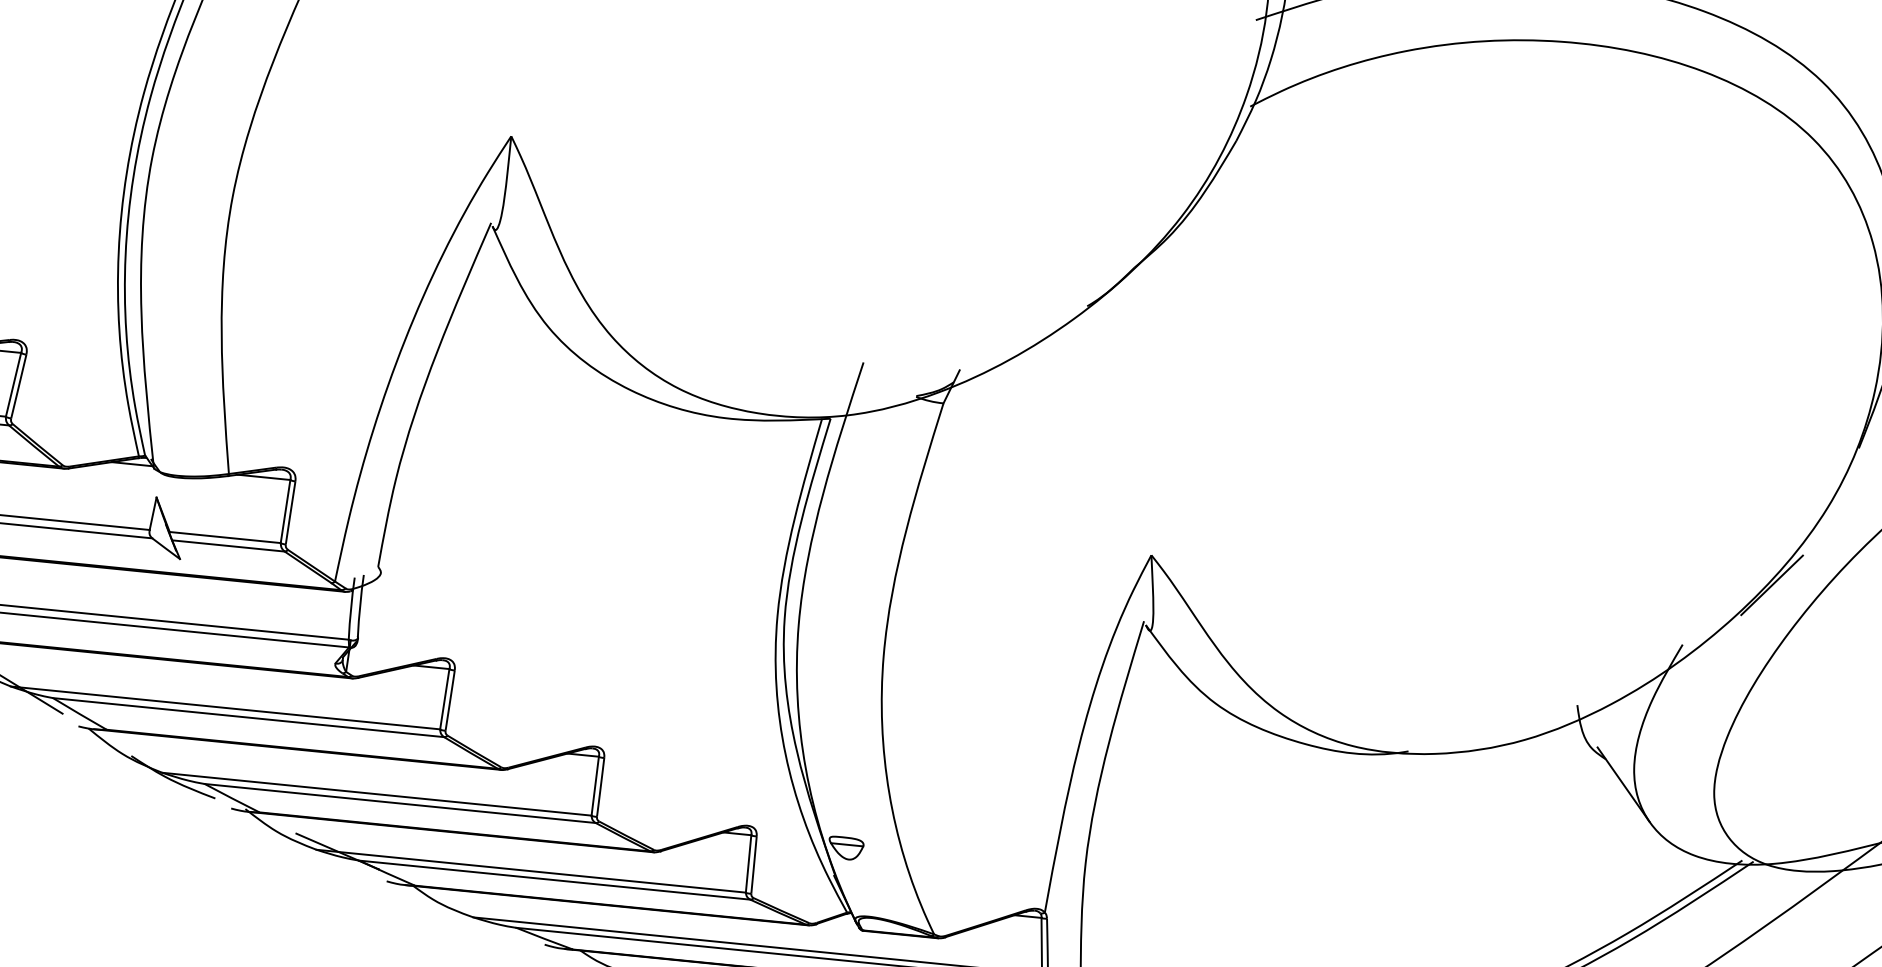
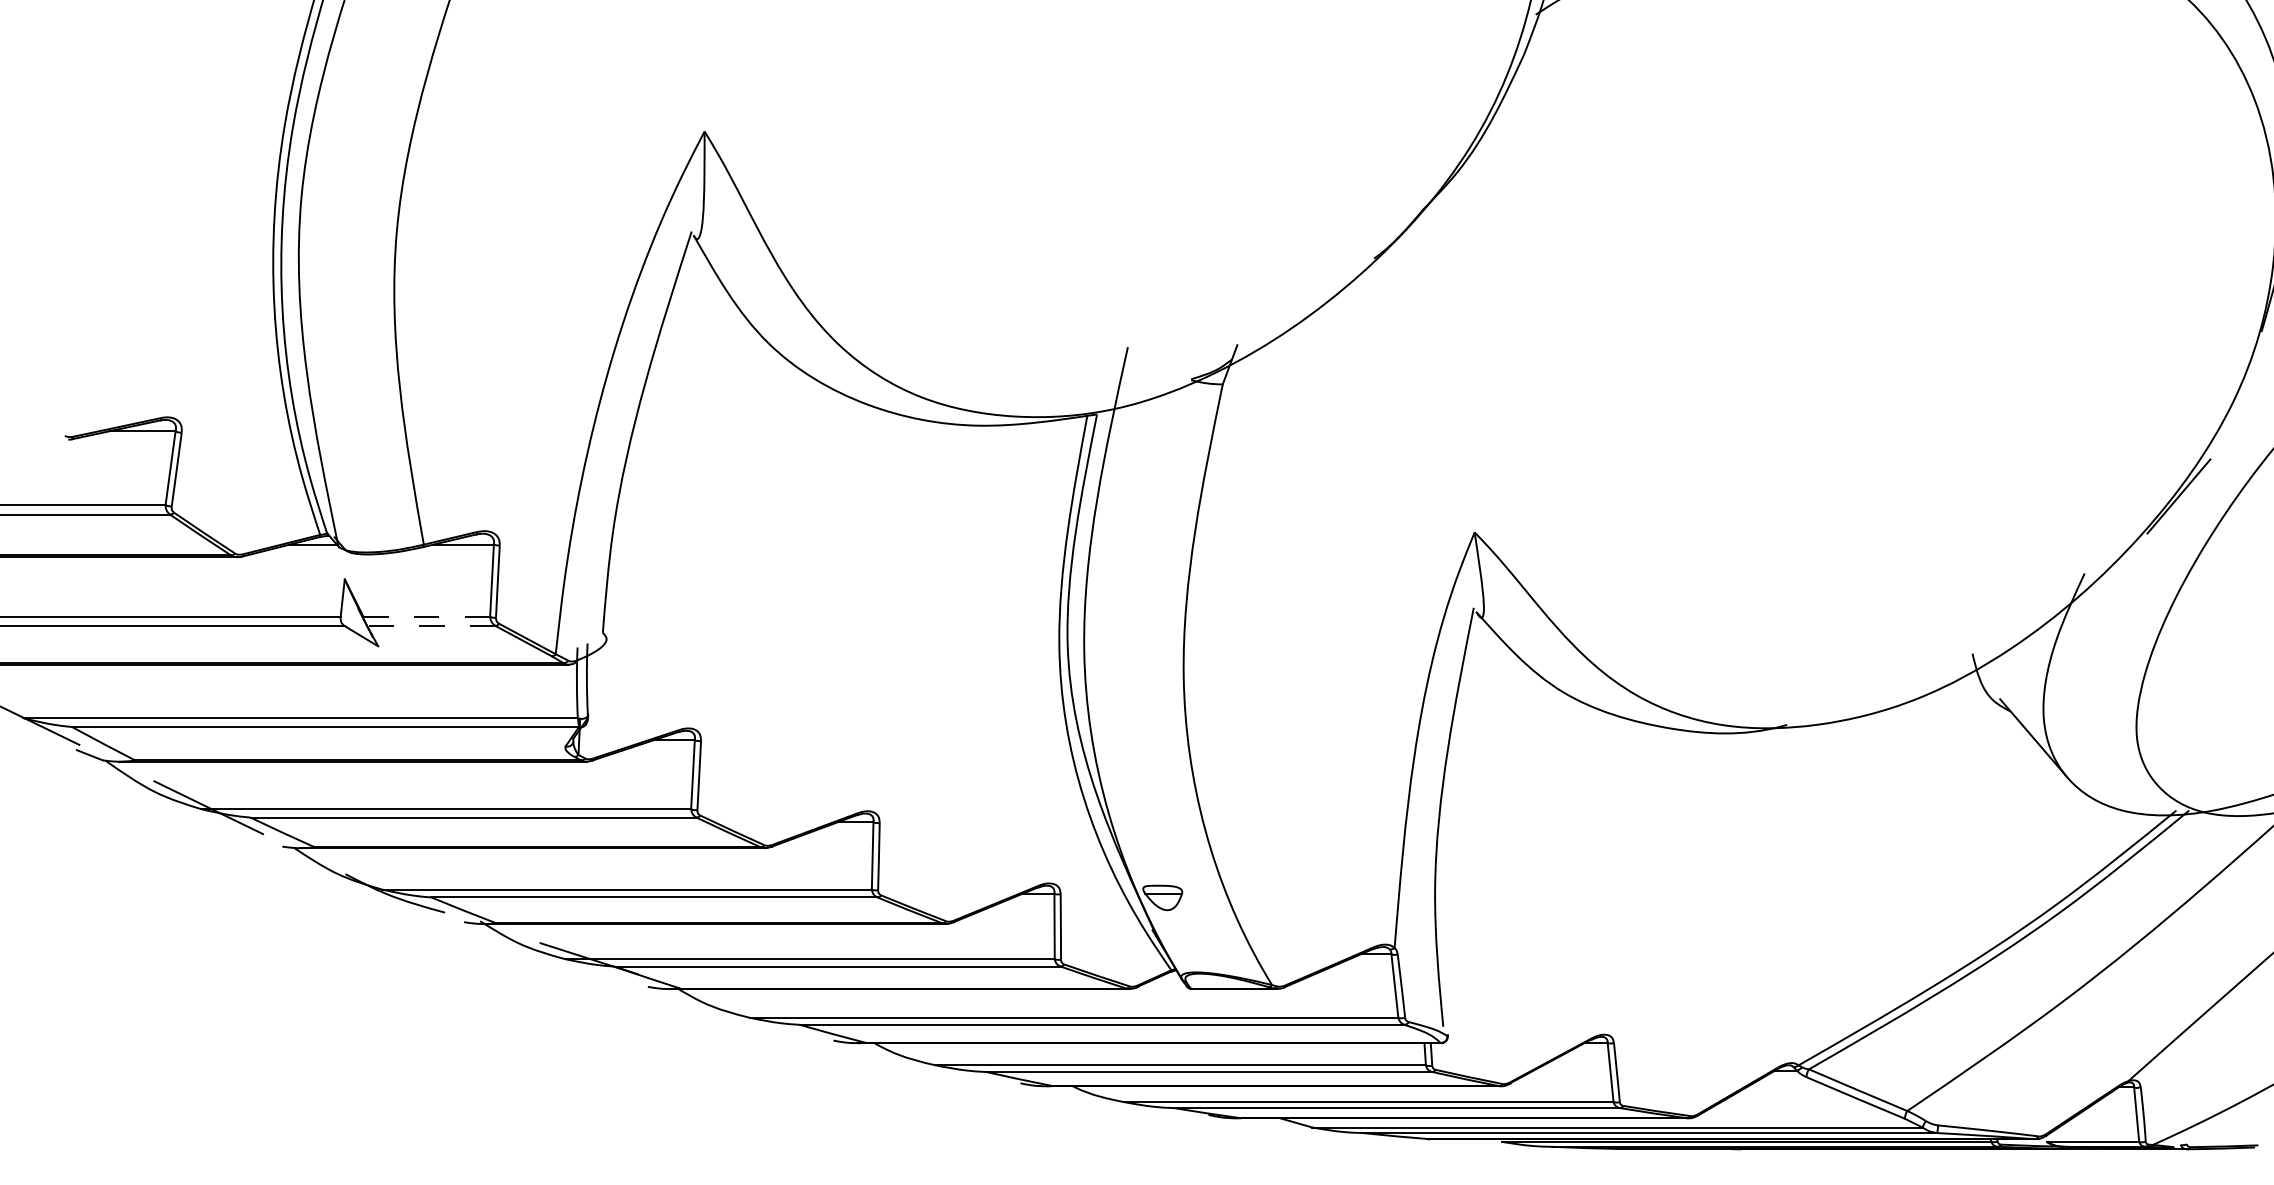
line: (224, 537) -> (426, 616), solid -> dashed
line: (227, 545) -> (430, 625), solid -> dashed

